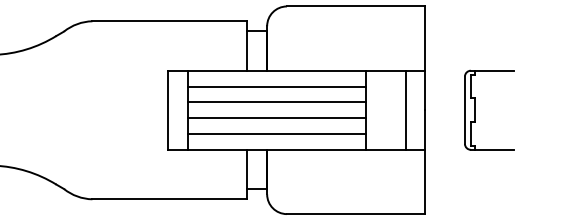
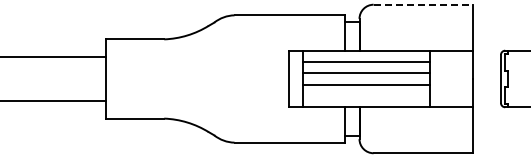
line: (356, 6) -> (423, 4), solid -> dashed
line: (405, 109) -> (458, 78), removed
line: (276, 133) -> (366, 95), removed

